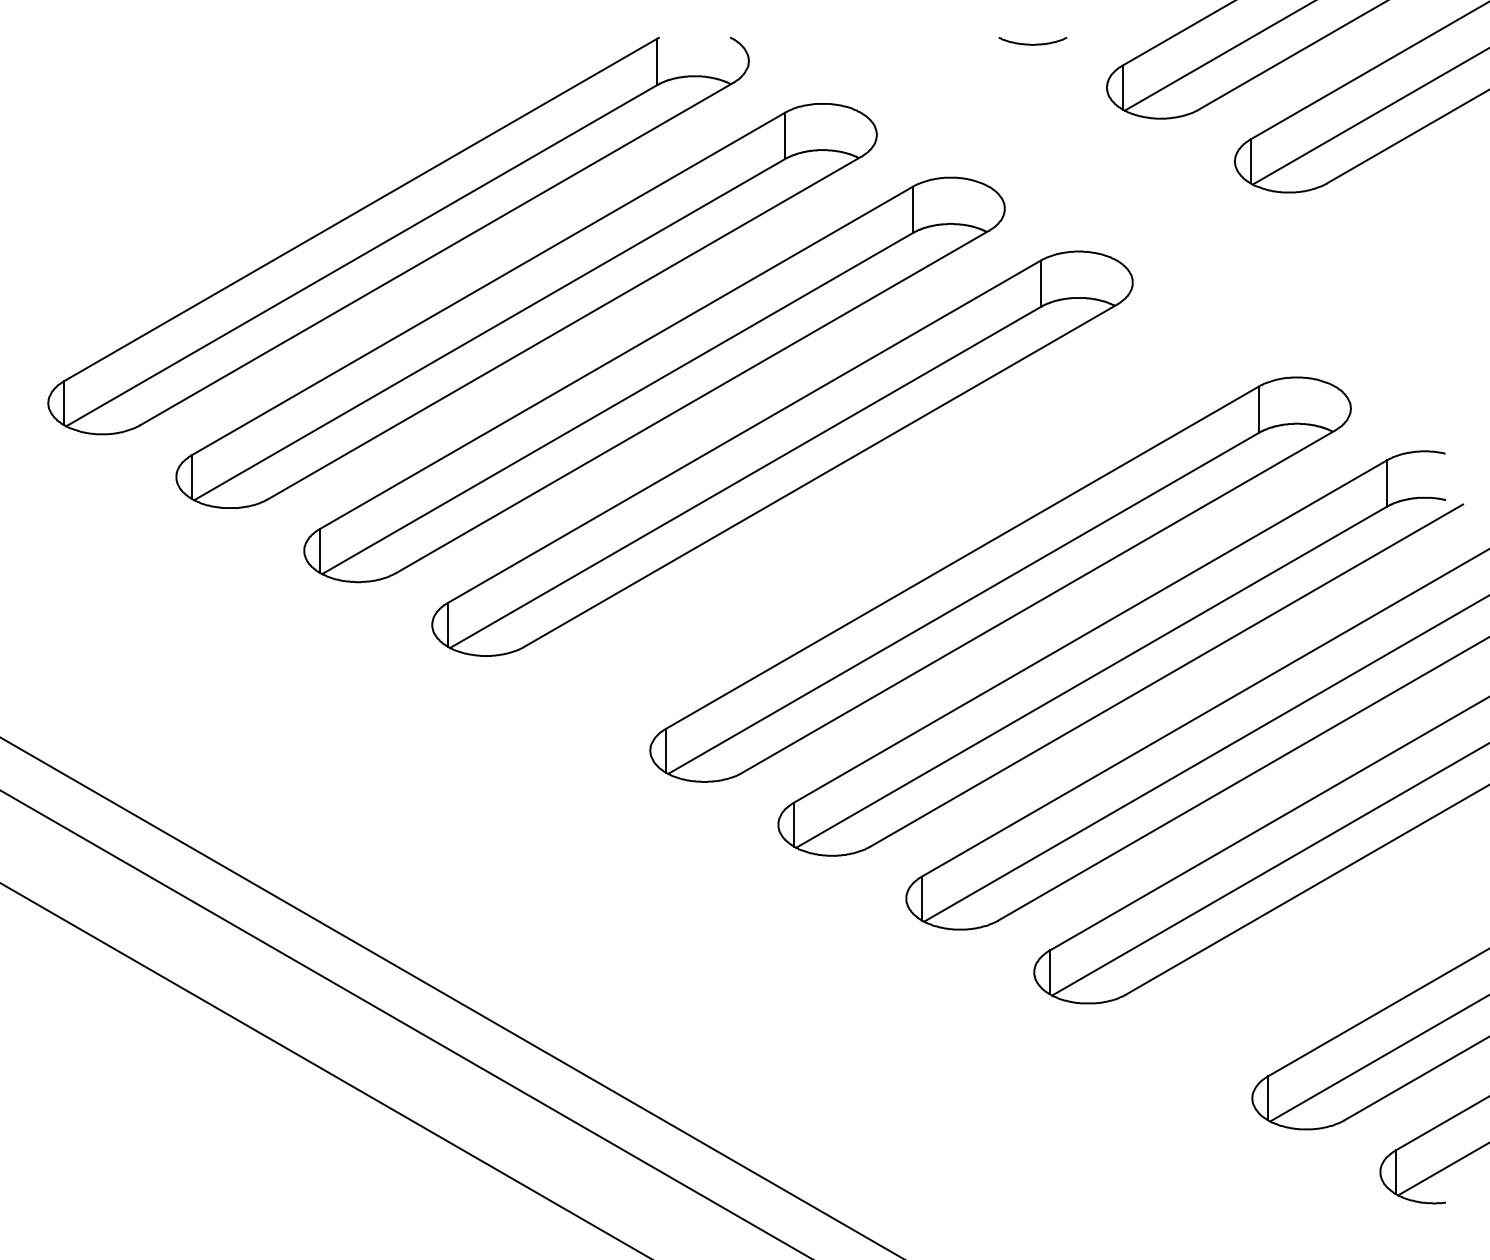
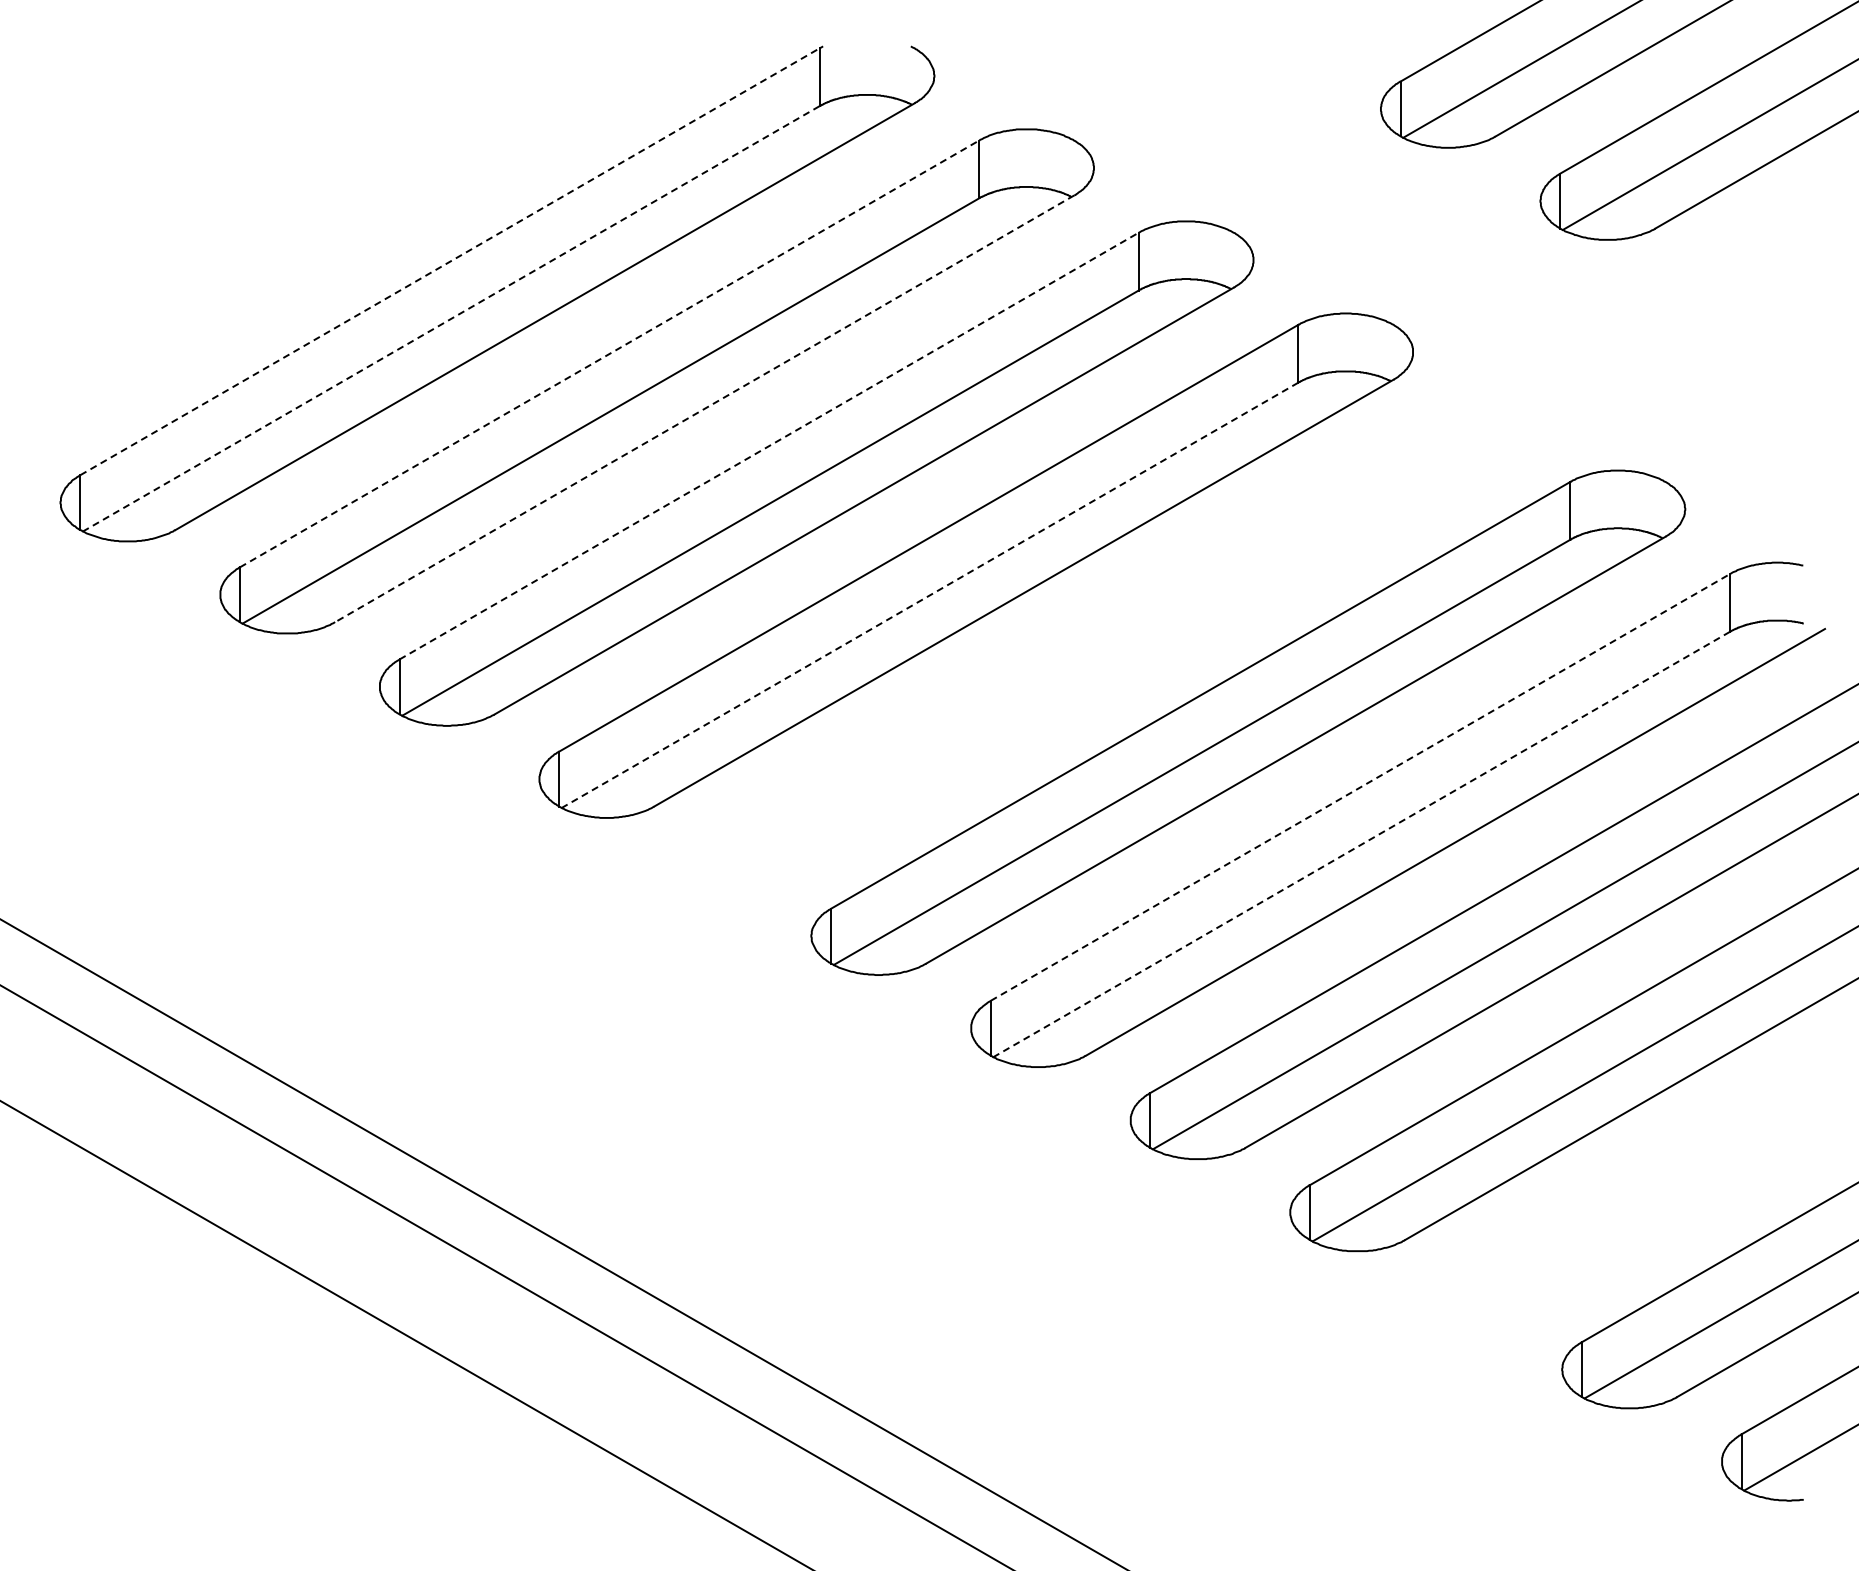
curve: (1032, 43) -> (1288, 54), removed
line: (360, 209) -> (449, 261), solid -> dashed
line: (360, 256) -> (450, 319), solid -> dashed
line: (488, 283) -> (609, 353), solid -> dashed
line: (564, 327) -> (704, 408), solid -> dashed
line: (616, 358) -> (769, 446), solid -> dashed
line: (745, 477) -> (929, 595), solid -> dashed
line: (1090, 631) -> (1360, 787), solid -> dashed
line: (1091, 677) -> (1361, 844), solid -> dashed

